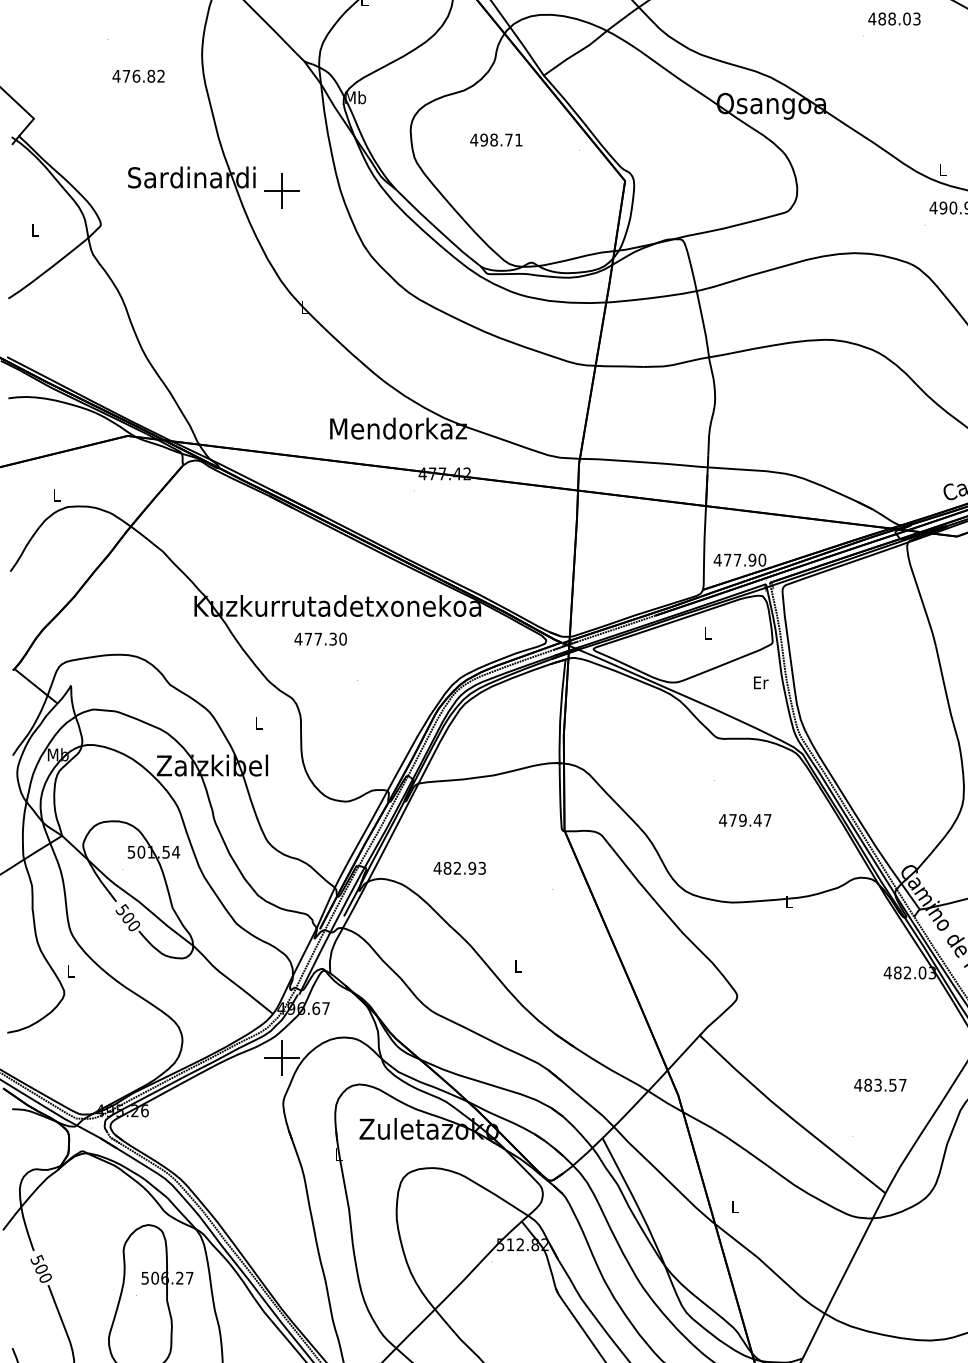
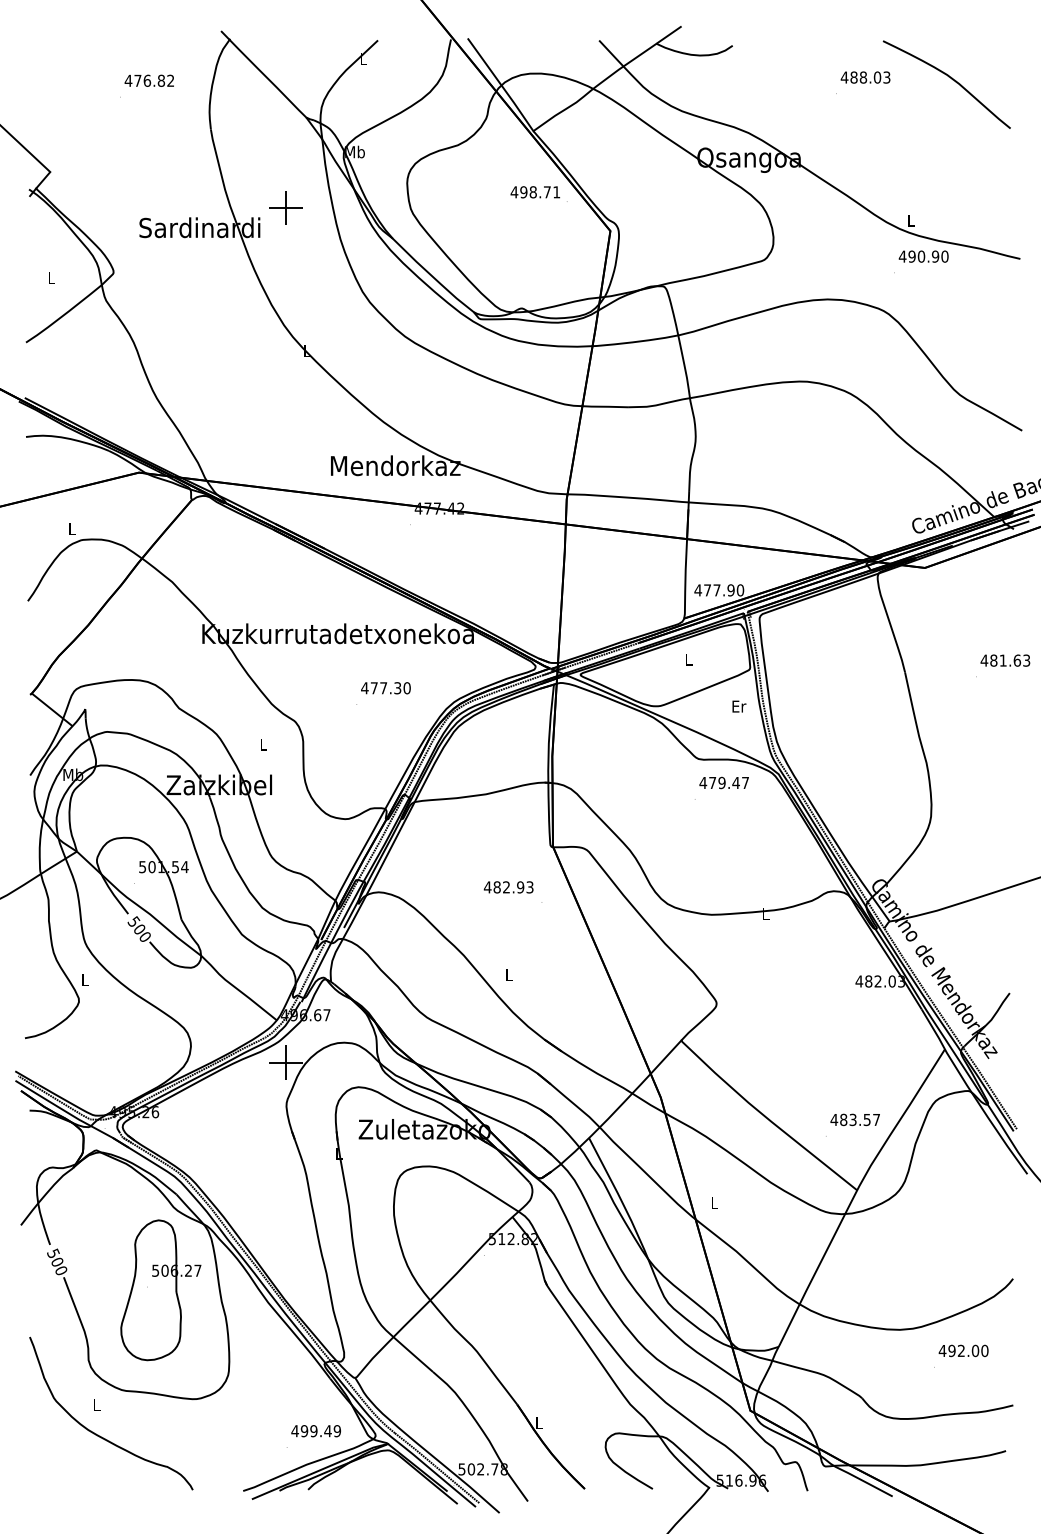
text: (137, 75) -> (148, 80), moved
text: (496, 140) -> (535, 192), moved
part: (282, 190) -> (285, 207), moved
text: (320, 639) -> (385, 688), moved
text: (744, 819) -> (723, 782), moved
text: (459, 868) -> (508, 887), moved
text: (879, 1084) -> (854, 1119), moved

